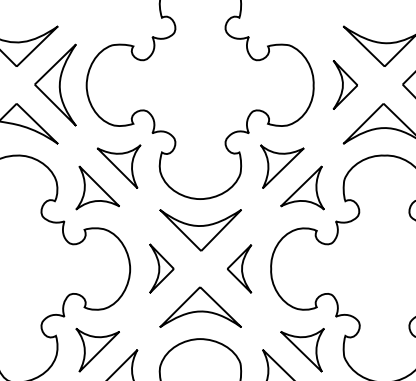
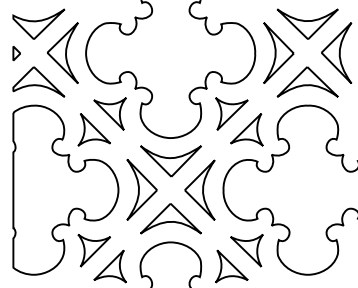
part: (344, 84) -> (278, 52), size x1.67
part: (161, 268) -> (141, 189), size x1.67
part: (238, 268) -> (199, 189), size x1.67

